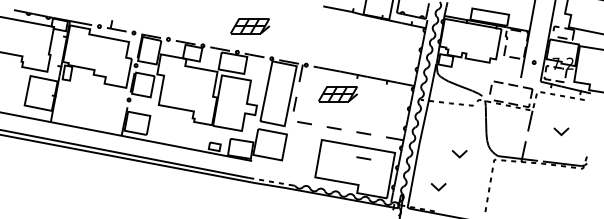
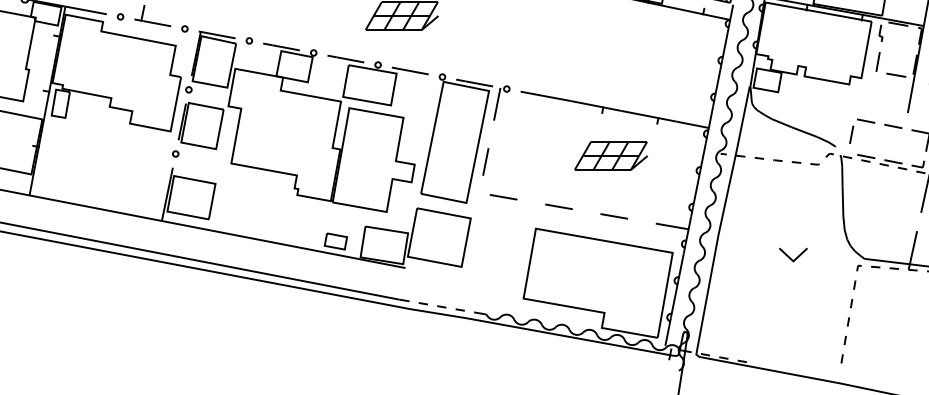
part: (337, 94) -> (609, 156), moved
line: (363, 158) -> (613, 263), removed
part: (438, 187) -> (753, 317), removed

